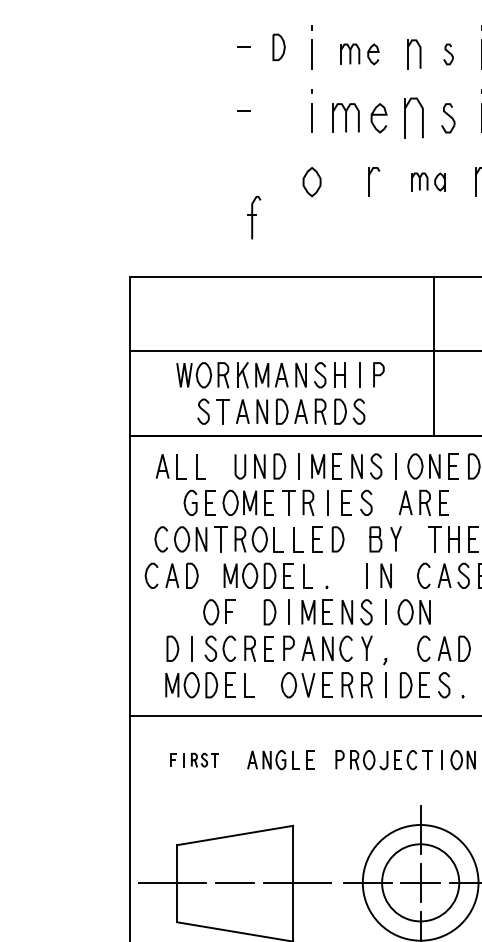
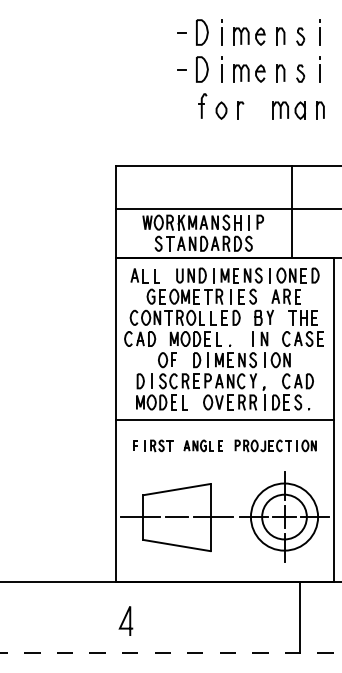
part: (279, 47) -> (202, 32), size x1.67
part: (360, 54) -> (249, 36), size x1.43
part: (448, 54) -> (300, 36), size x1.43
part: (279, 111) -> (202, 69), added
part: (413, 118) -> (280, 73), size x0.71
part: (374, 181) -> (240, 110), moved
part: (427, 181) -> (288, 110), size x1.67
part: (253, 216) -> (202, 105), moved
part: (194, 759) -> (153, 445), size x1.43

